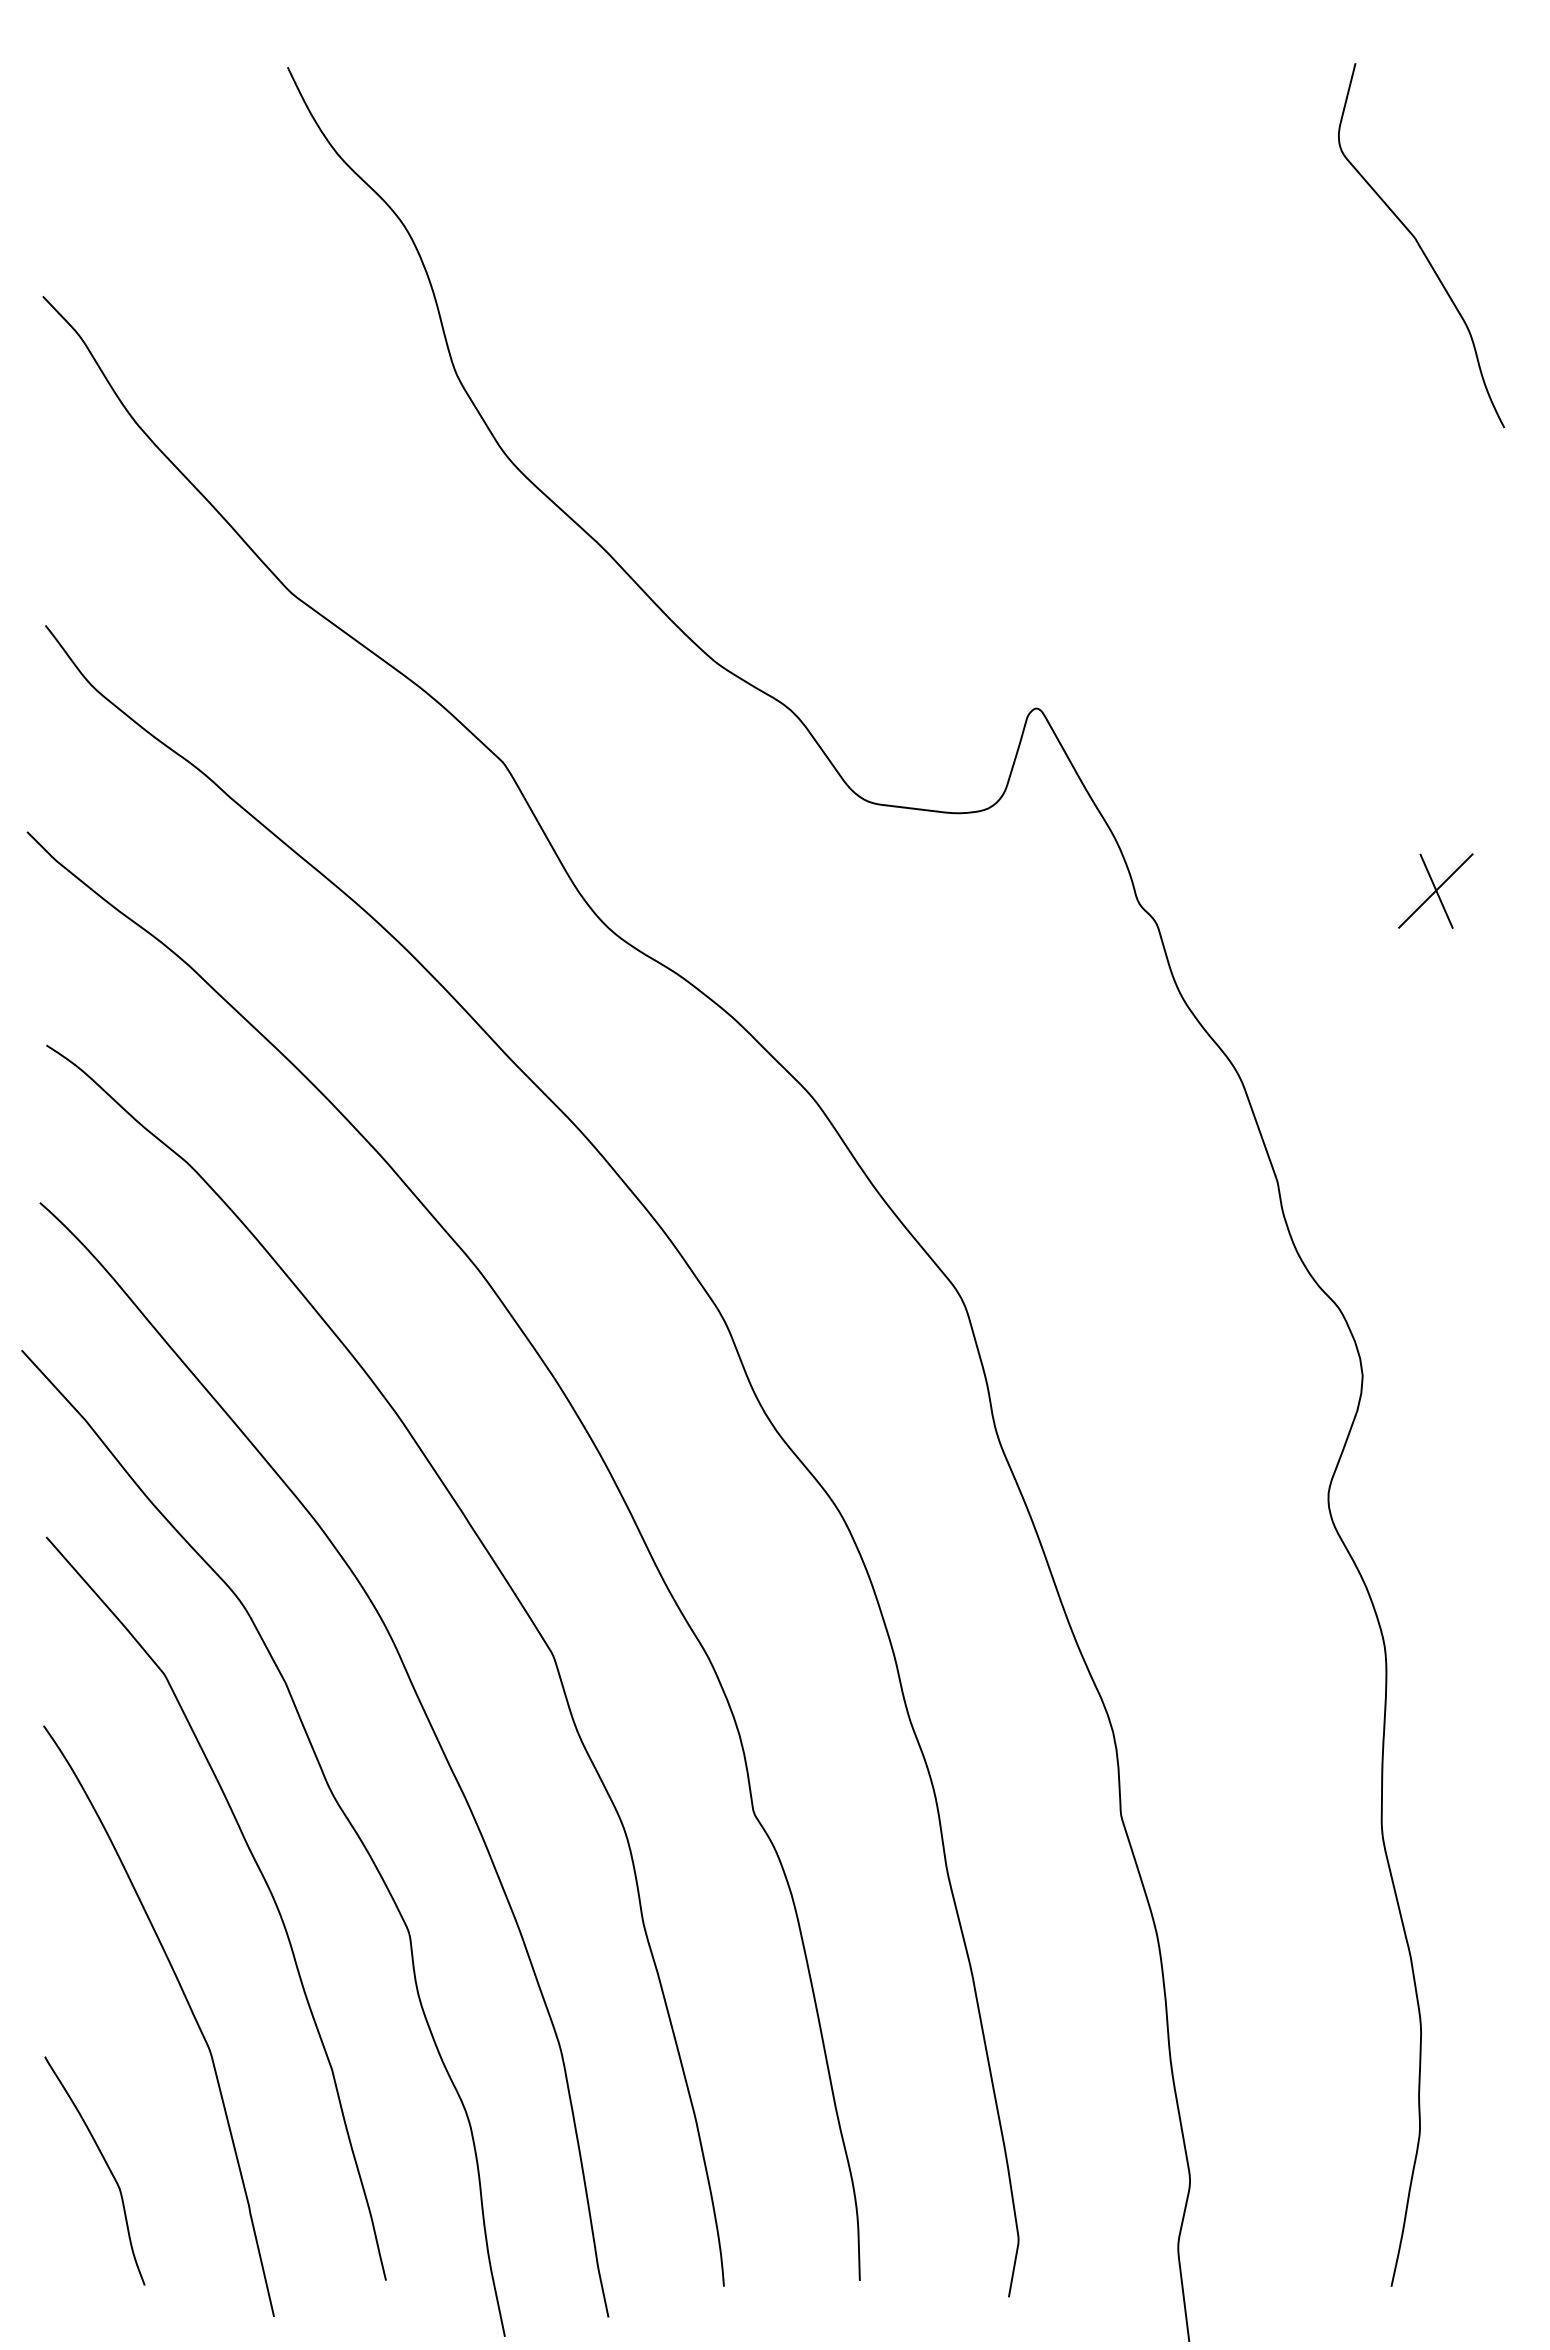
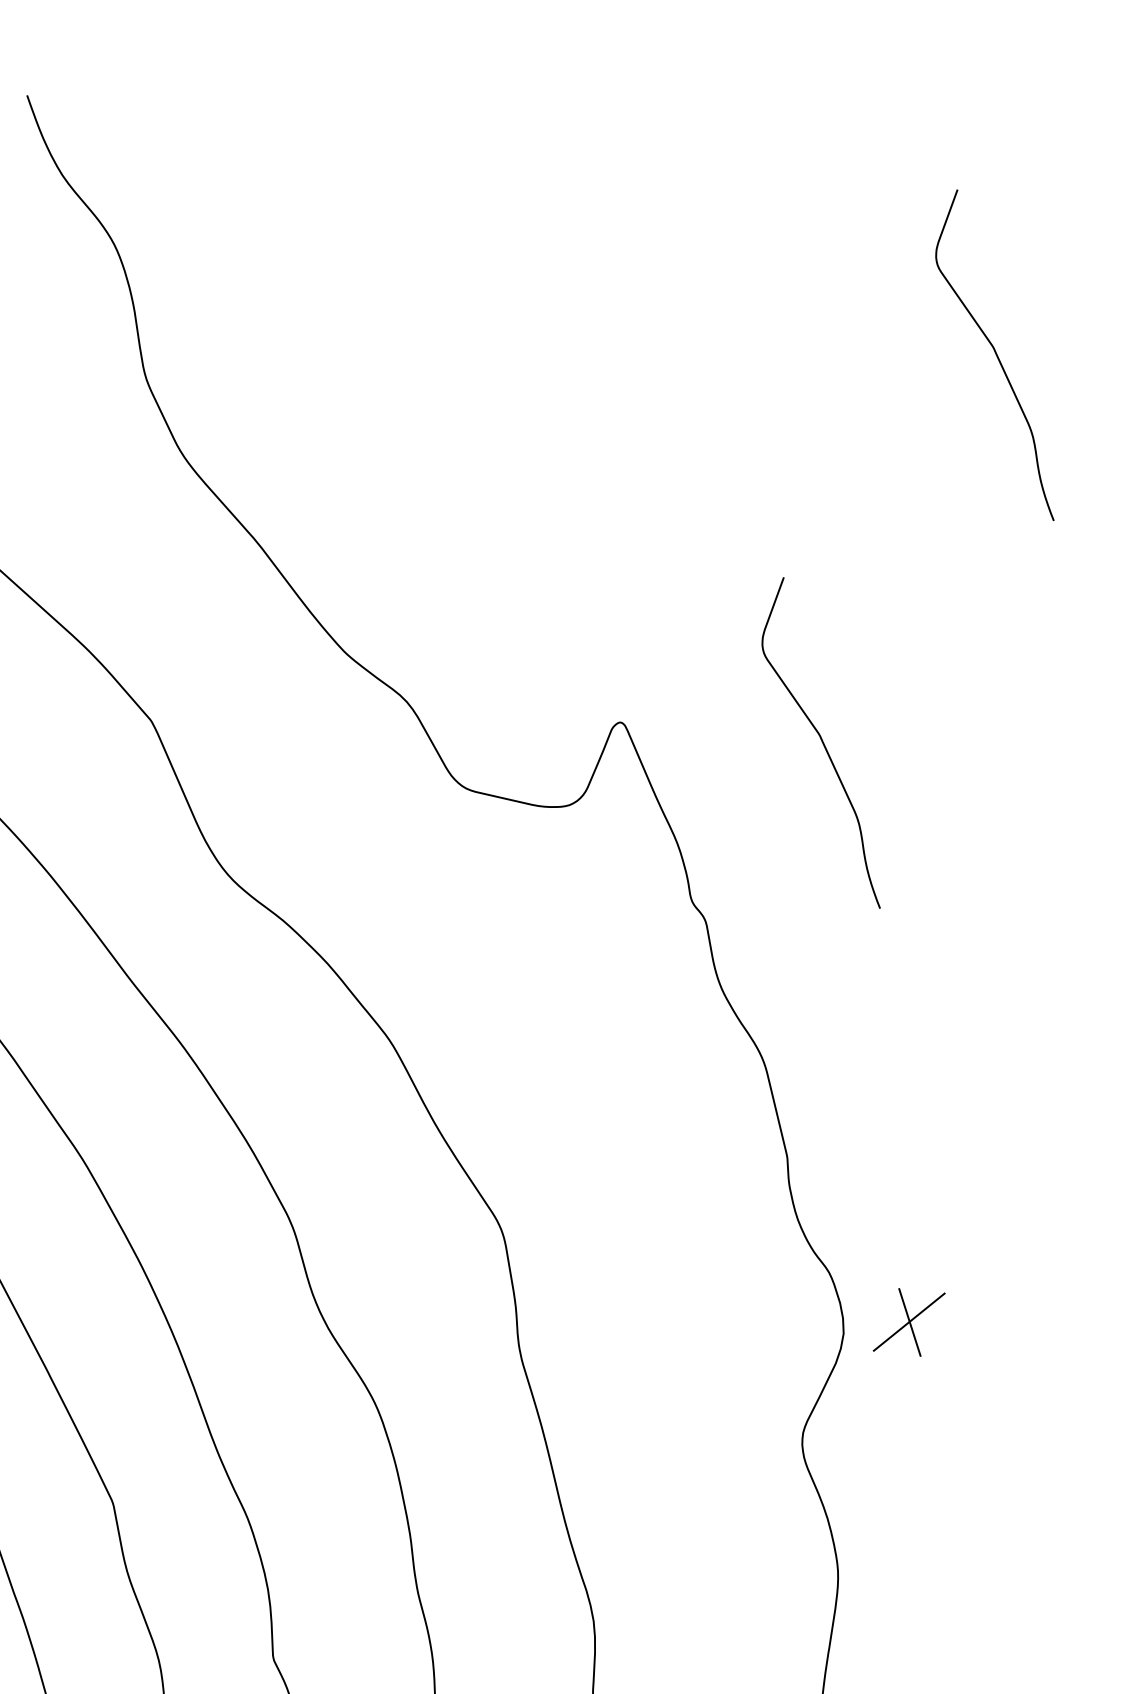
curve: (1269, 706) -> (823, 742), added
part: (1435, 890) -> (909, 1321), moved

